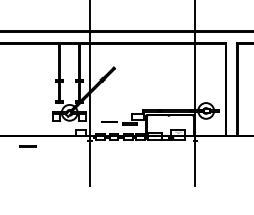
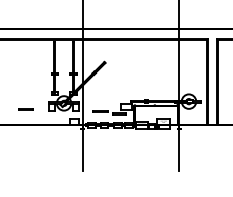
line: (27, 146) -> (25, 109), moved

